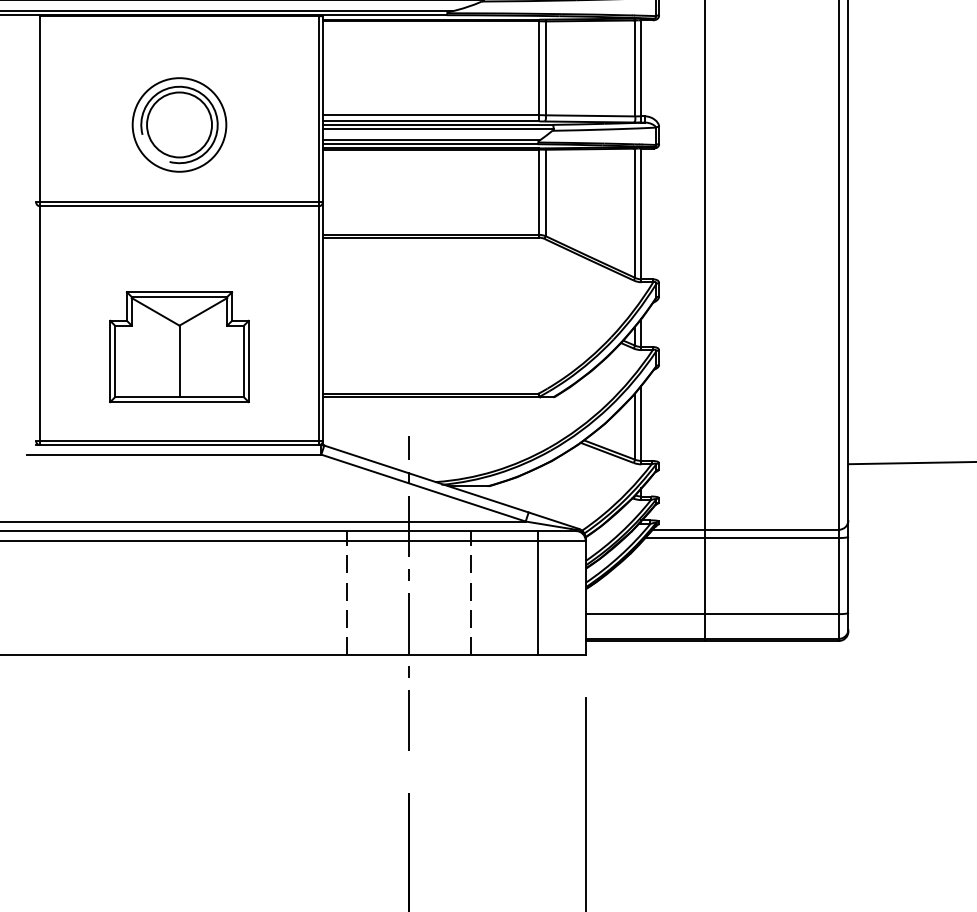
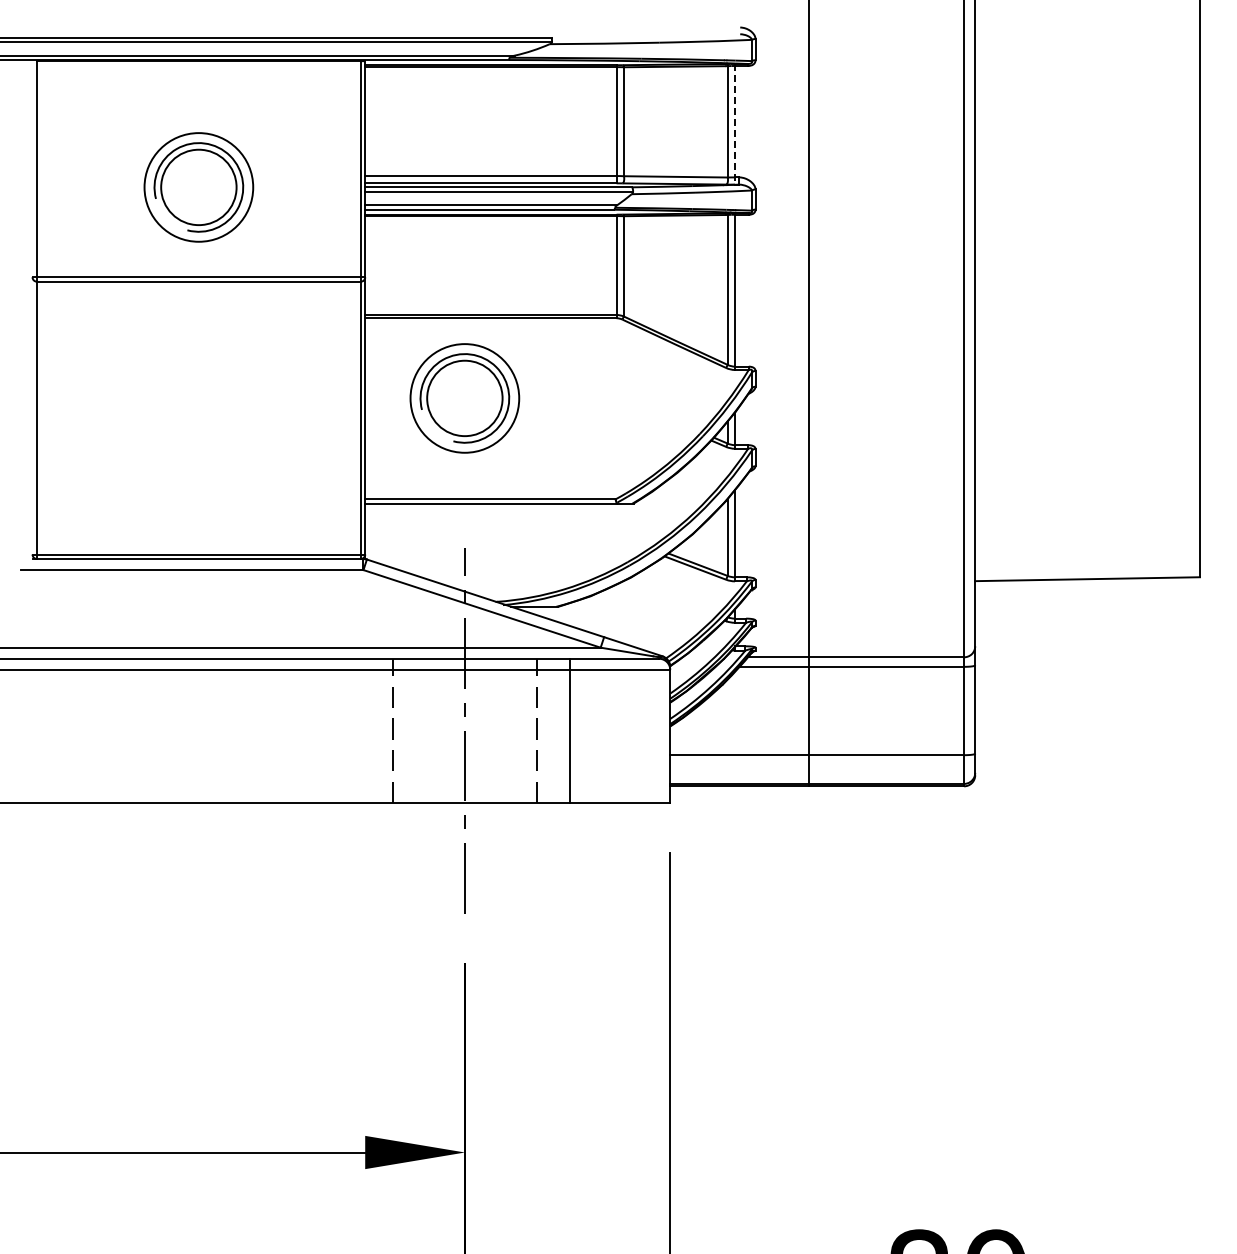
line: (641, 70) -> (735, 124), solid -> dashed
part: (408, 306) -> (464, 398), added
part: (179, 347) -> (198, 445), removed
line: (537, 592) -> (569, 730), moved

